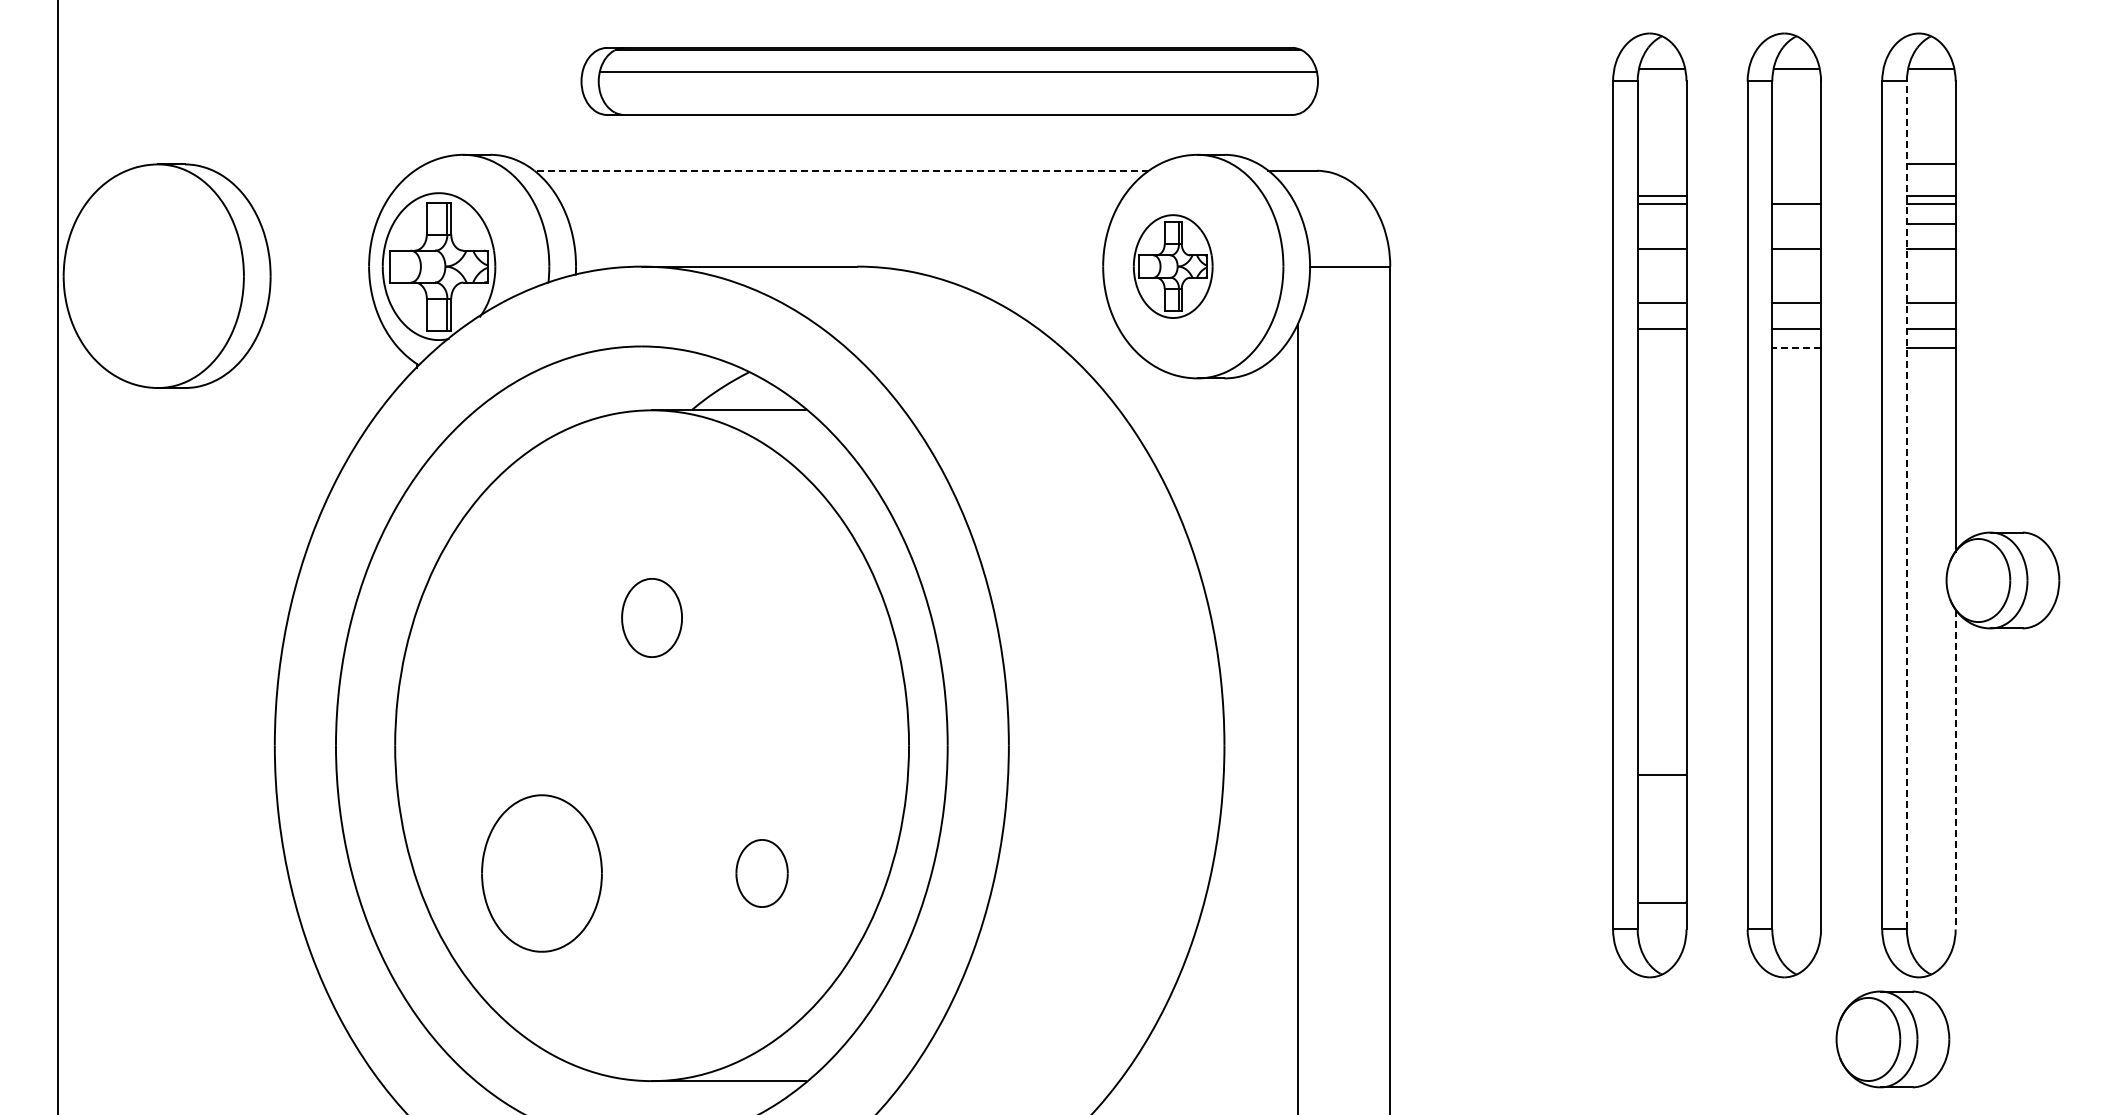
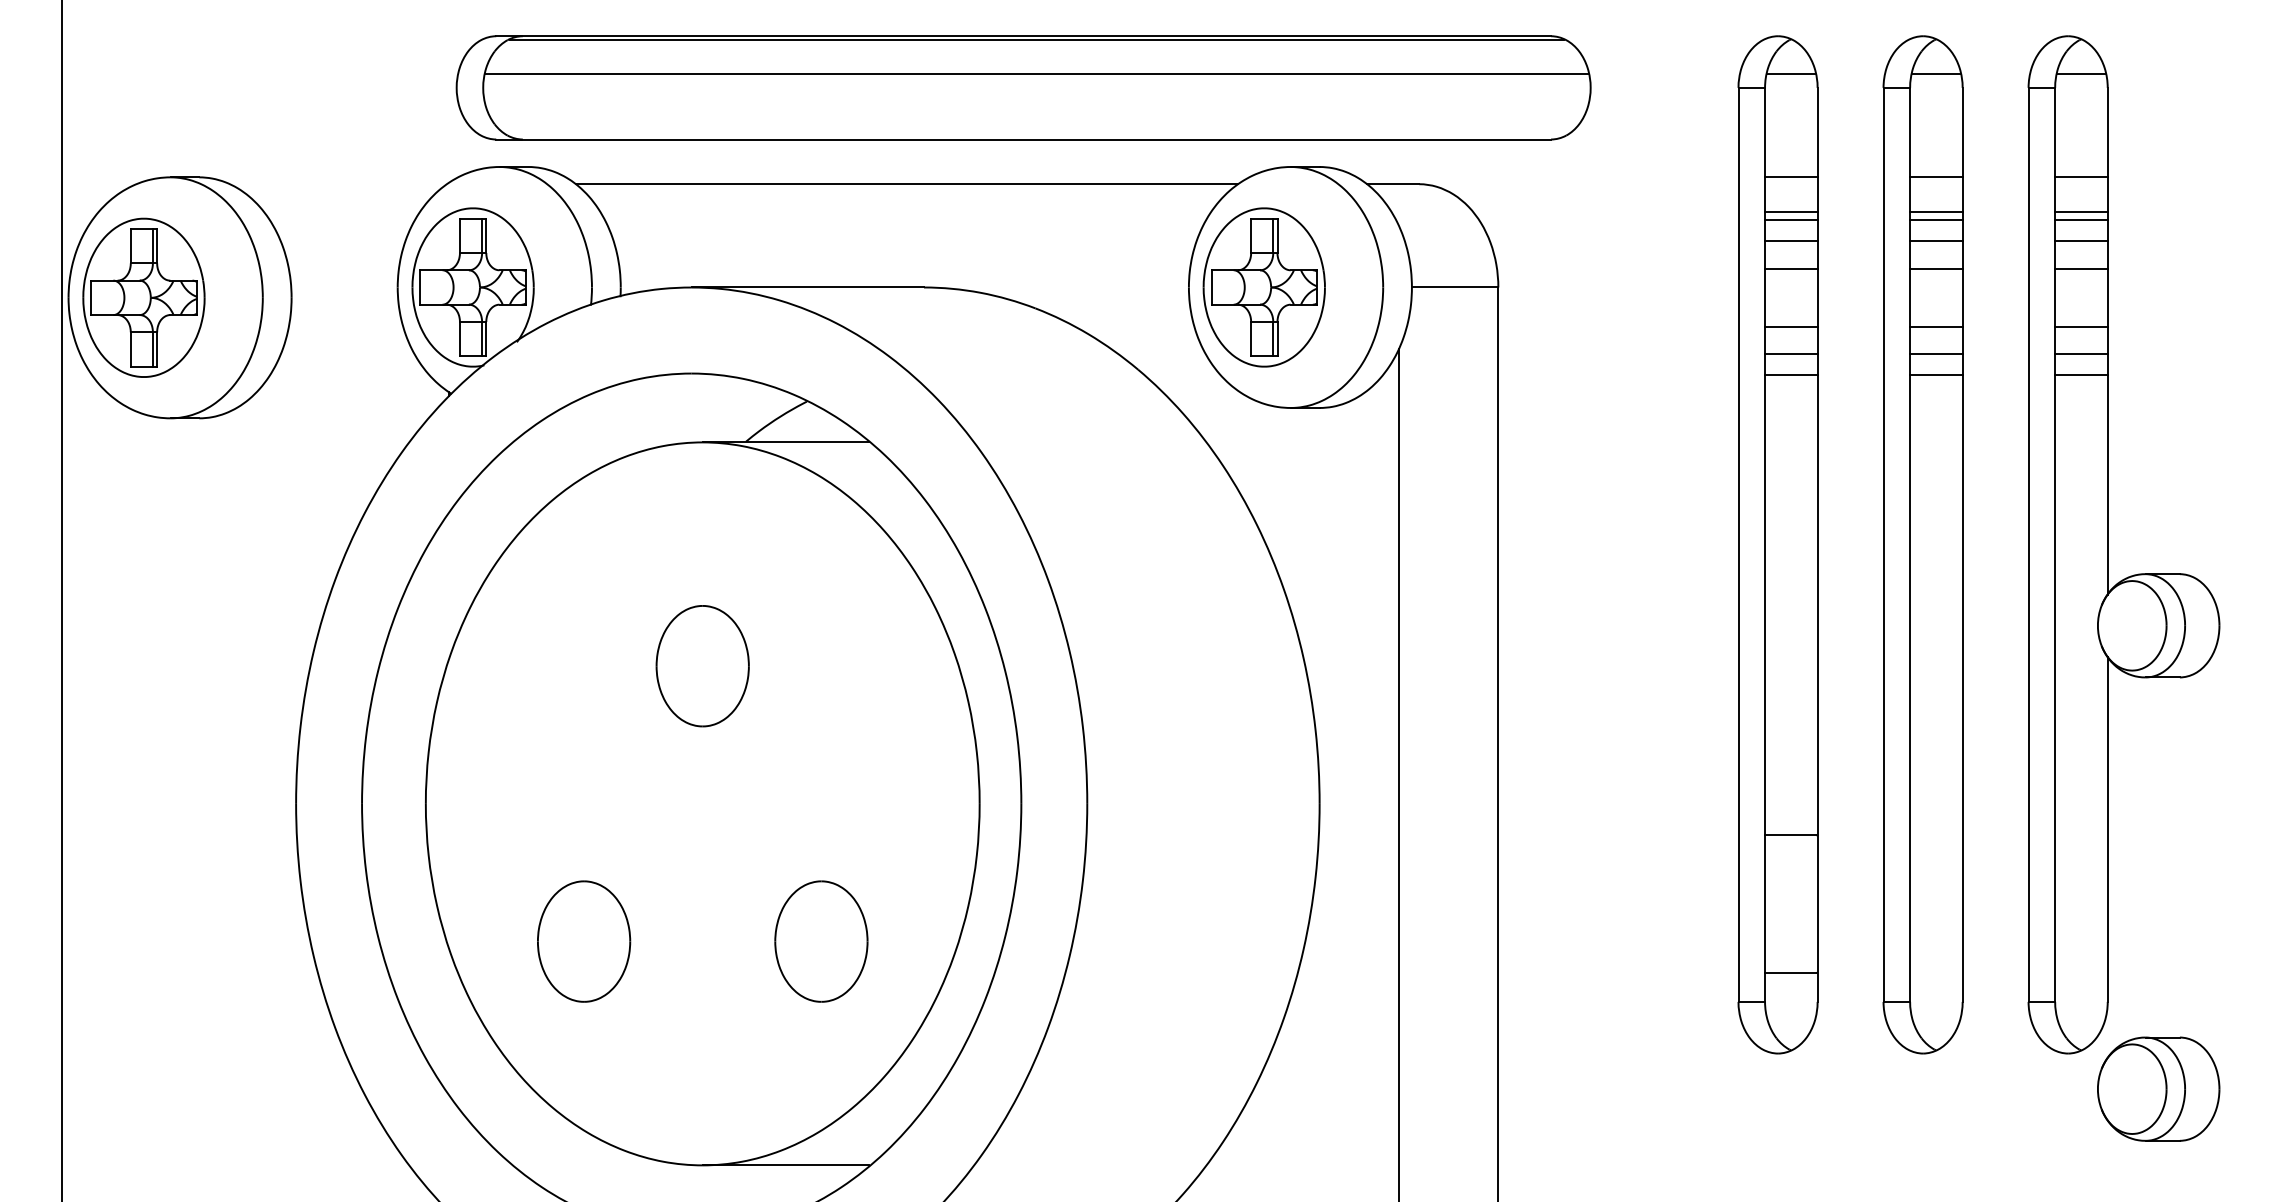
part: (949, 81) -> (1023, 87), size x1.43
line: (1661, 164) -> (1790, 177), added
line: (1796, 164) -> (1936, 177), added
line: (841, 170) -> (906, 183), dashed -> solid
line: (1796, 196) -> (1936, 211), added
line: (1661, 223) -> (1790, 241), added
line: (1796, 223) -> (1936, 241), added
part: (1173, 266) -> (1264, 287), size x1.43
part: (133, 275) -> (143, 297), added
line: (1661, 348) -> (1790, 375), added
line: (1796, 348) -> (1936, 375), dashed -> solid
line: (1906, 504) -> (2054, 543), dashed -> solid
part: (651, 617) -> (702, 665), size x1.43
line: (1955, 769) -> (2107, 829), dashed -> solid
part: (541, 873) -> (583, 941), size x0.71
part: (761, 873) -> (820, 941), size x1.67
part: (1892, 1039) -> (2158, 1089), moved

